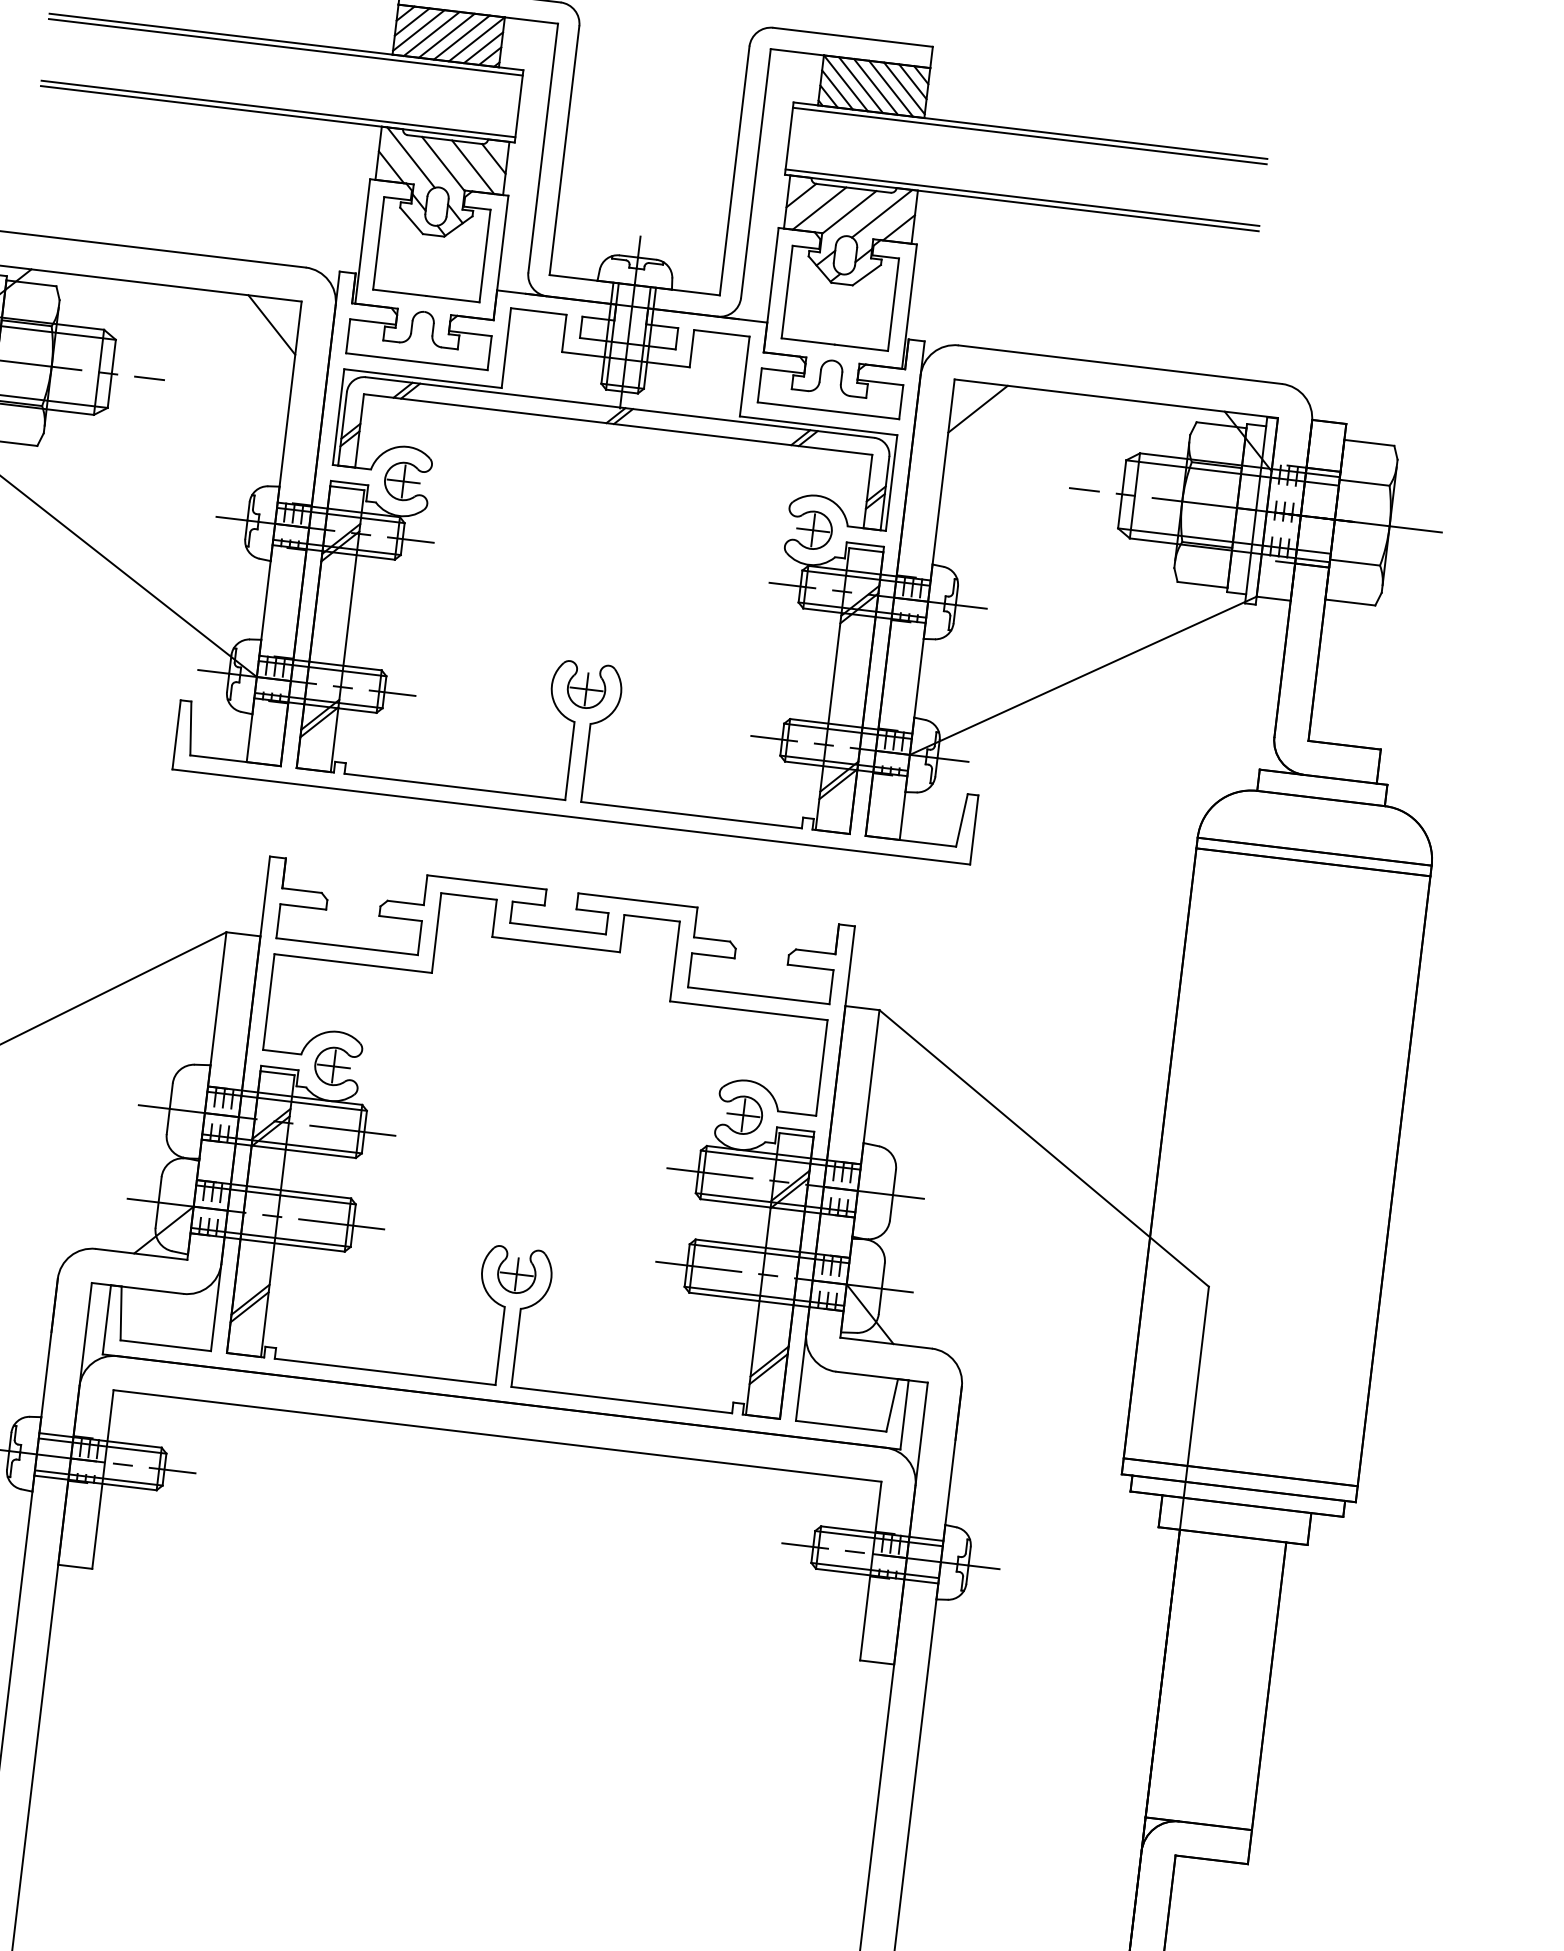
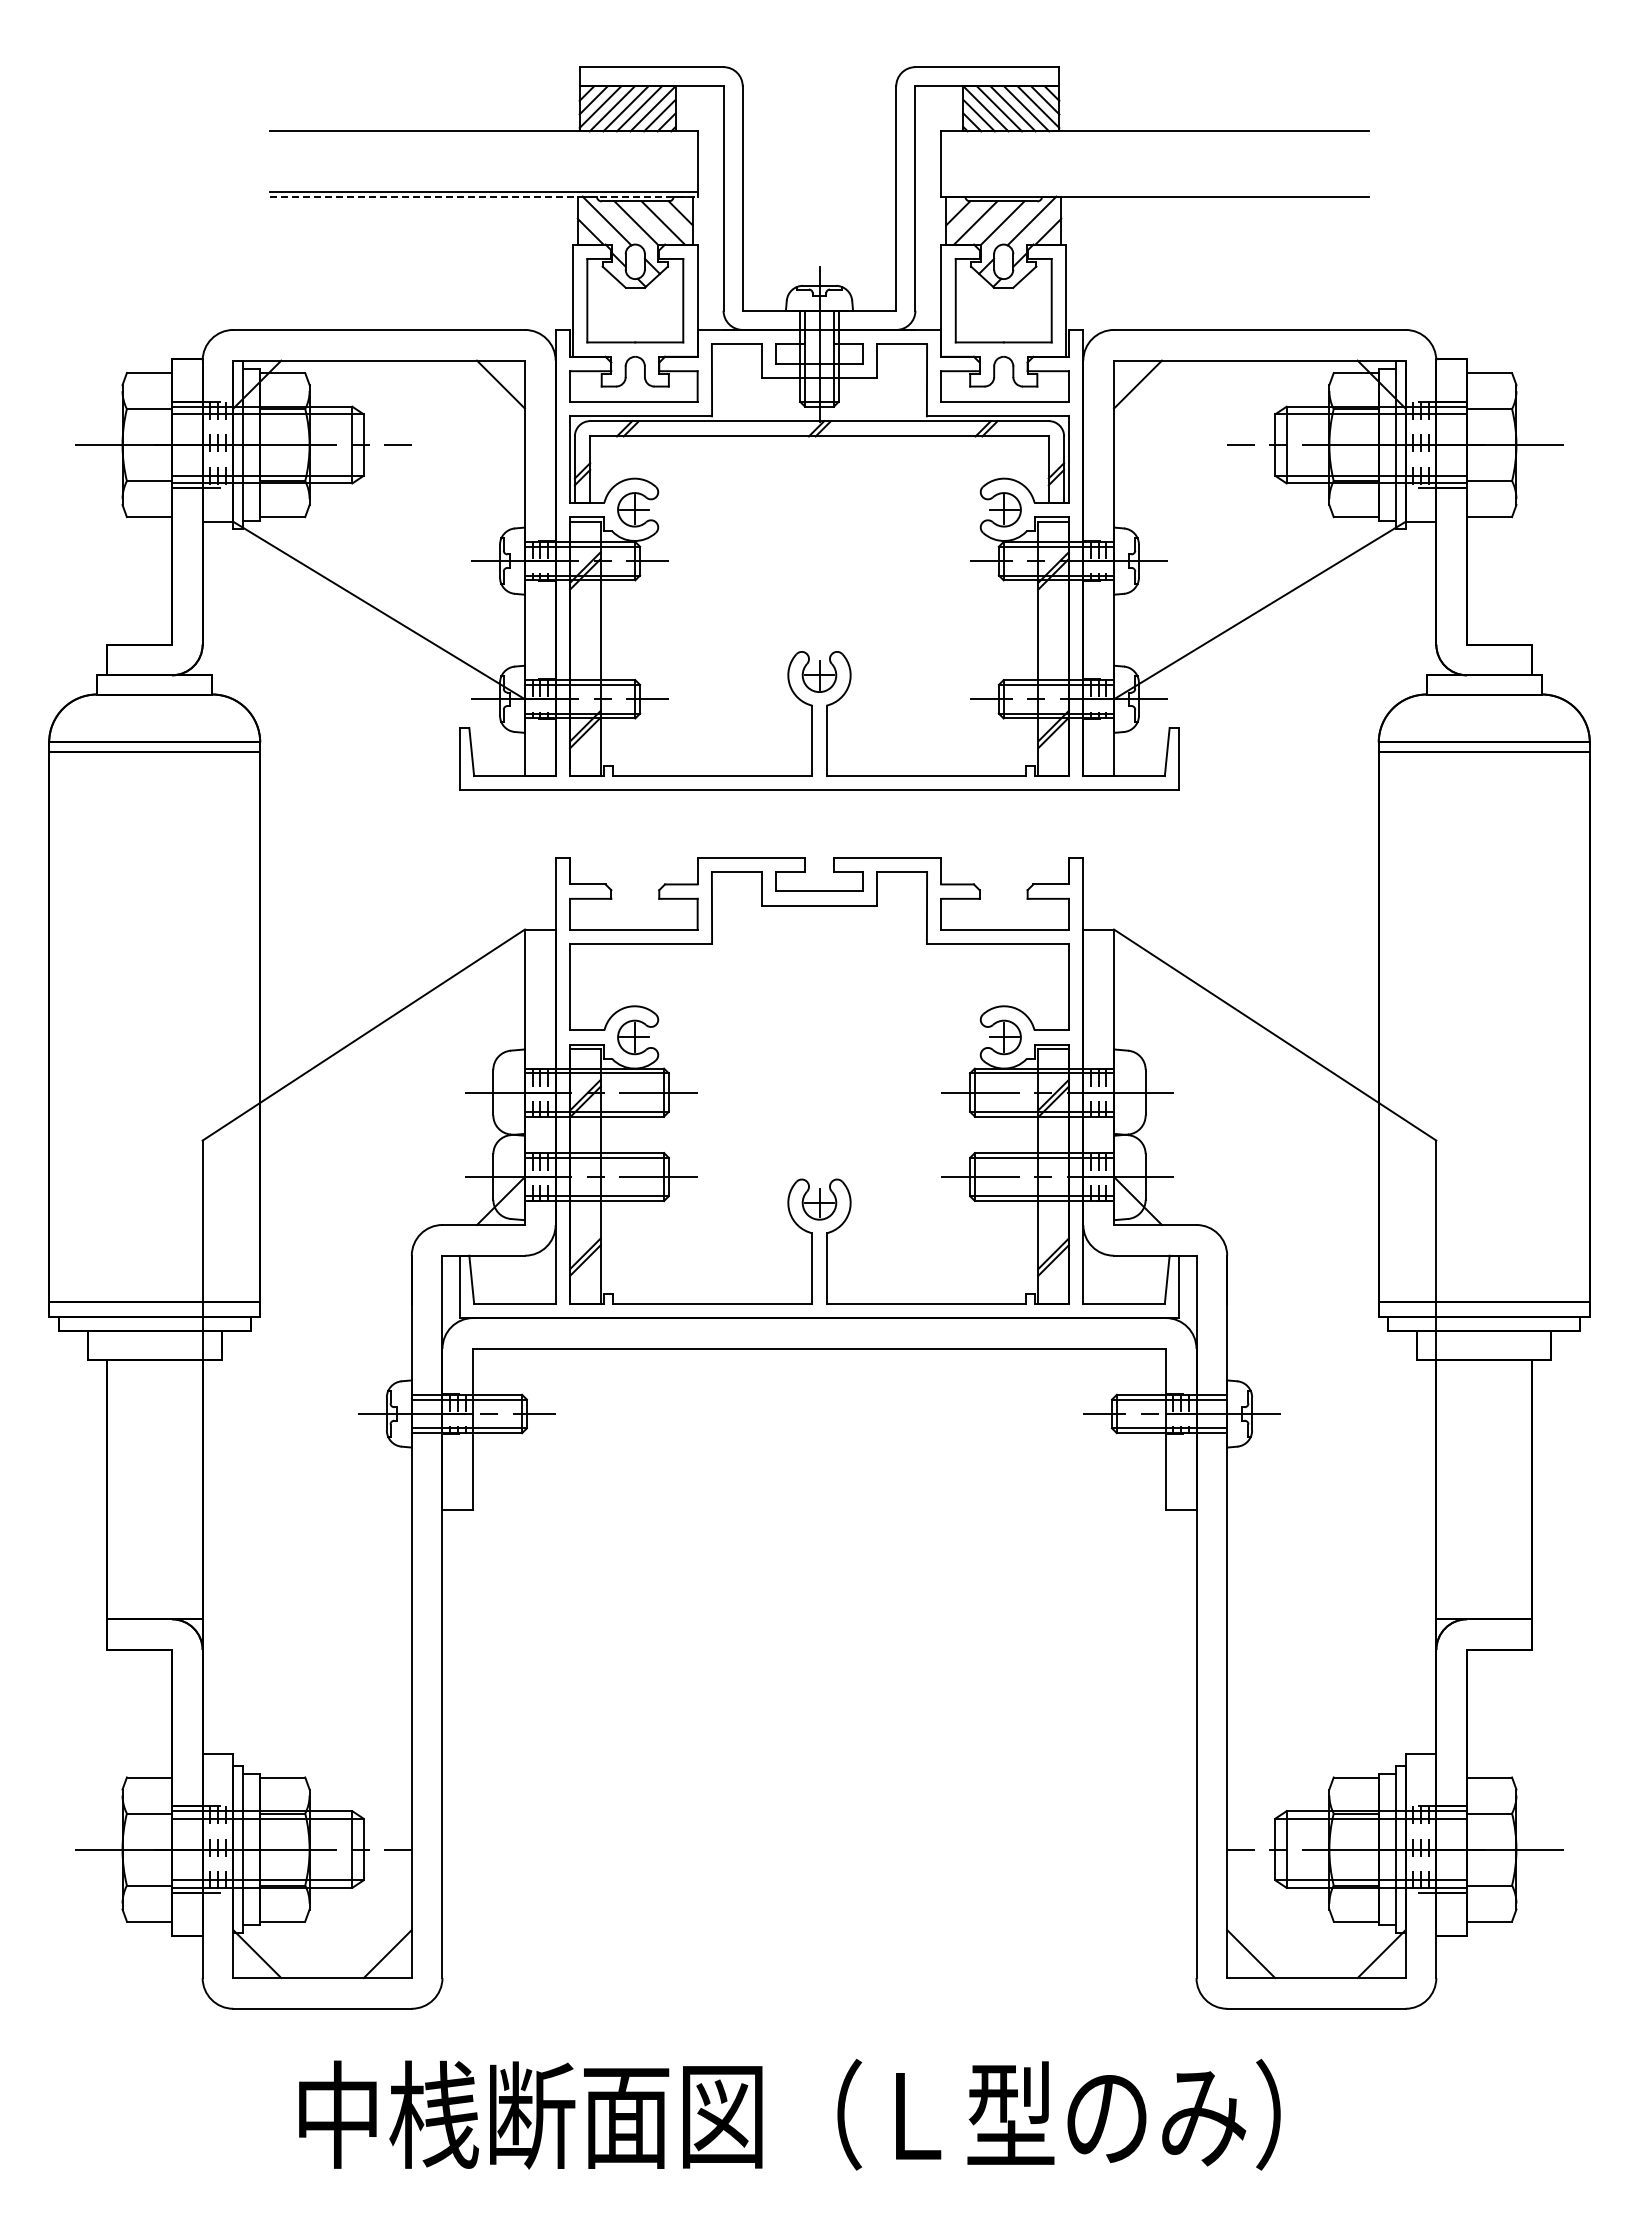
line: (285, 47) -> (483, 136), removed
line: (277, 114) -> (483, 196), solid -> dashed
line: (1029, 136) -> (1154, 136), removed
line: (1021, 197) -> (1154, 191), removed

